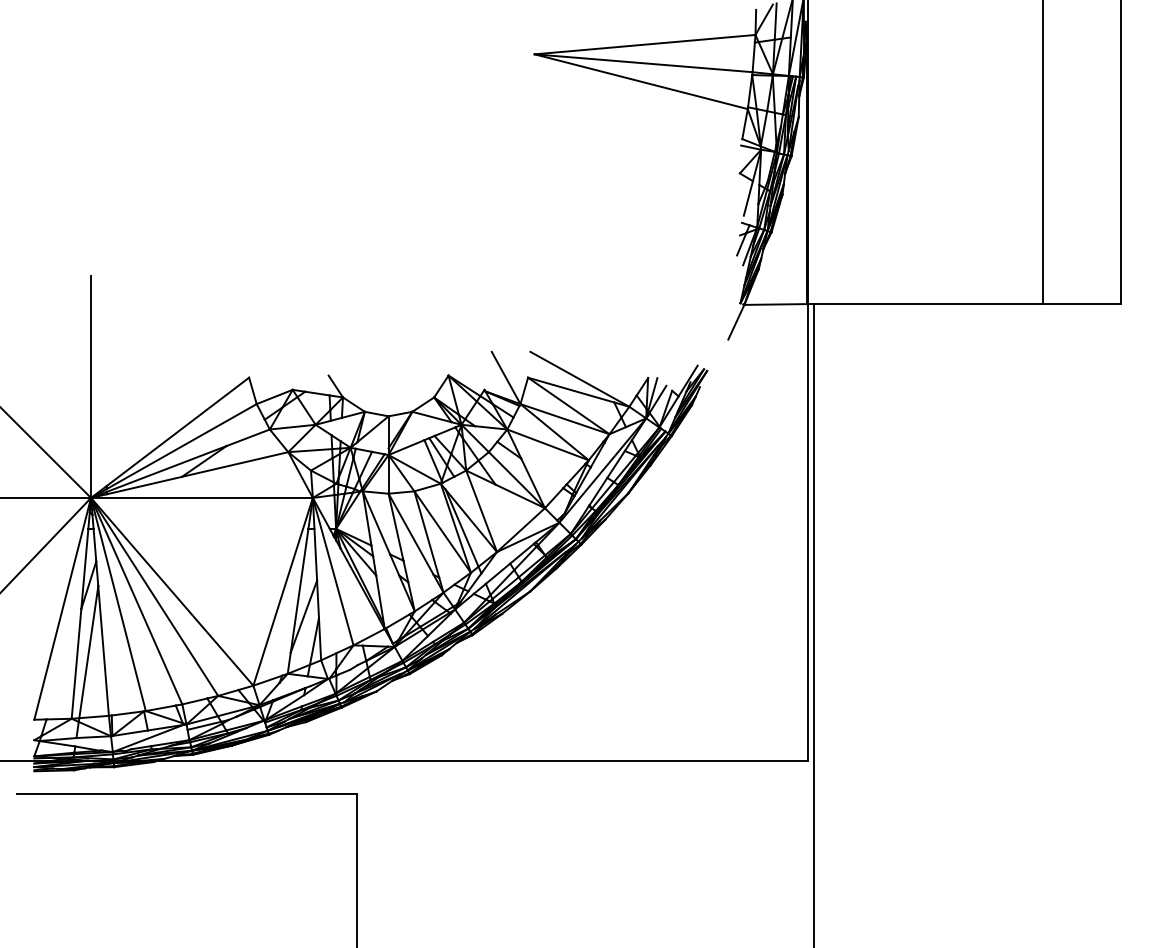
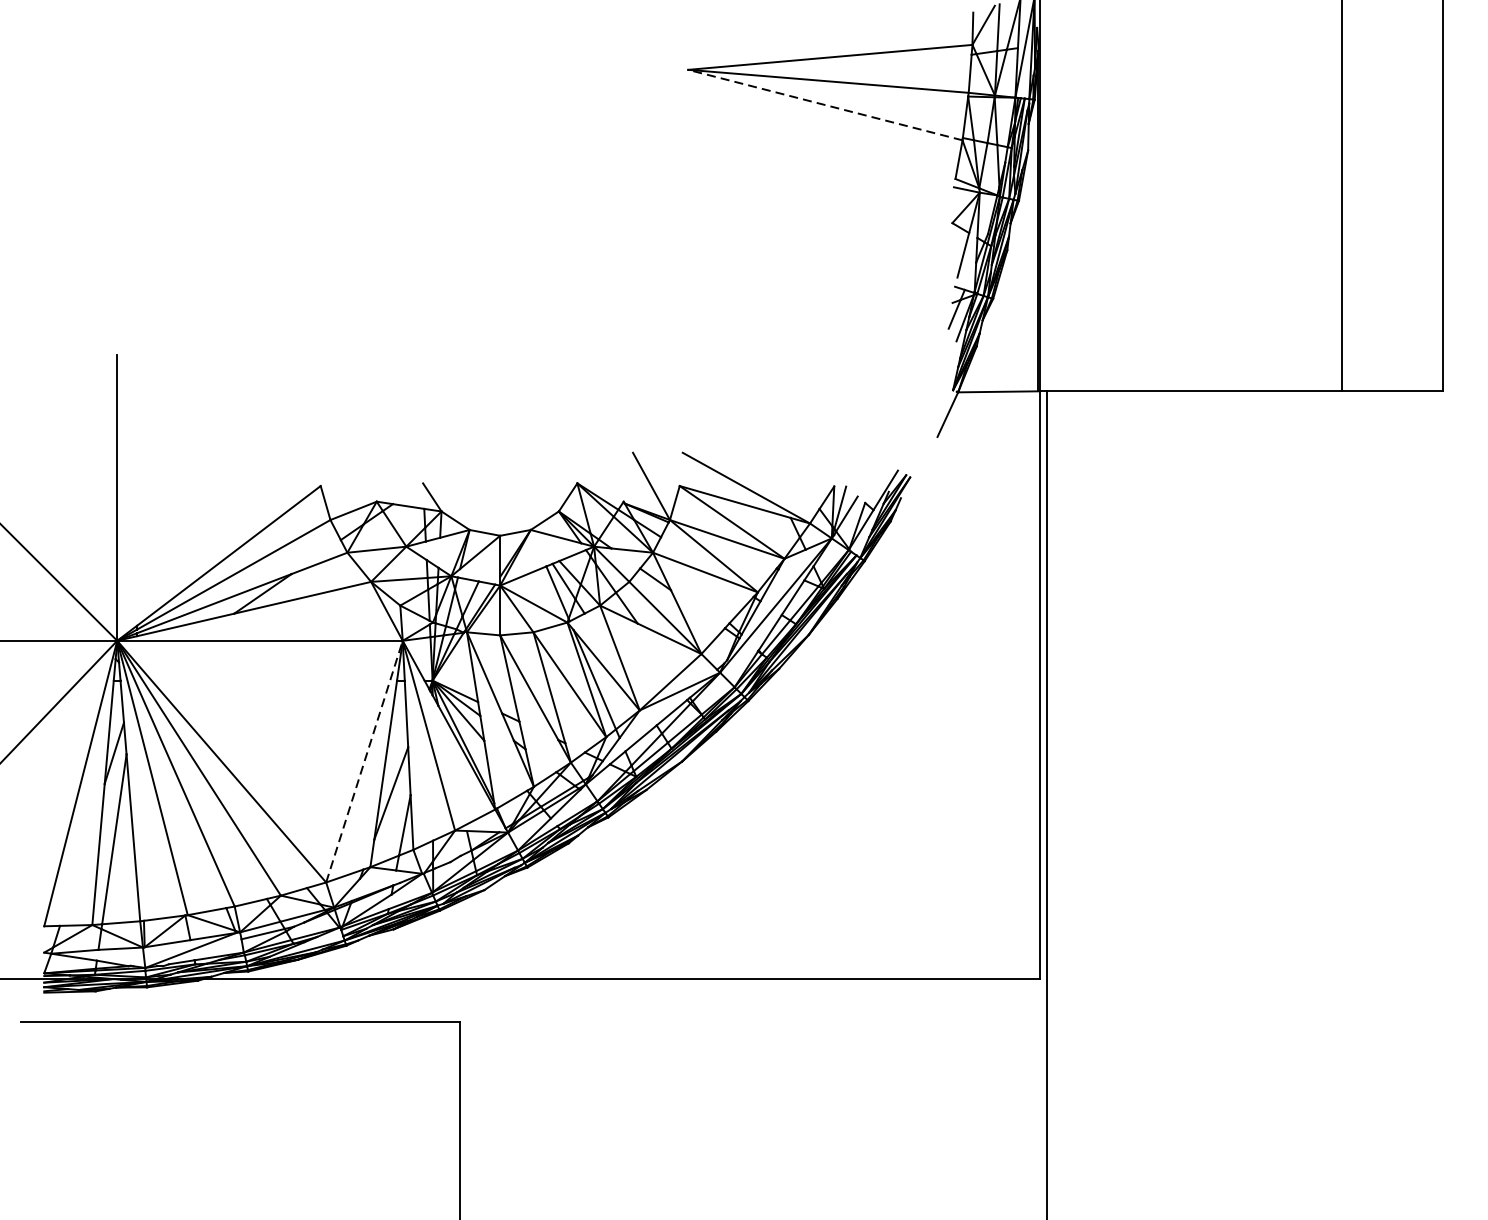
line: (640, 81) -> (824, 104), solid -> dashed
line: (283, 591) -> (364, 761), solid -> dashed

